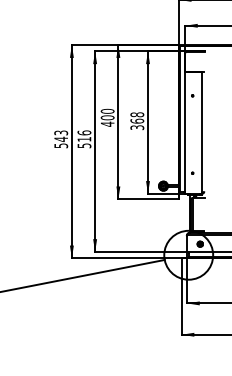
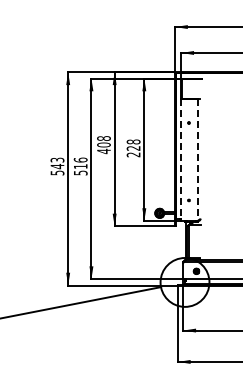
text: (107, 111) -> (103, 138), 400 -> 408
text: (137, 124) -> (133, 151), 368 -> 228
line: (202, 132) -> (198, 159), solid -> dashed
line: (185, 133) -> (181, 160), solid -> dashed

